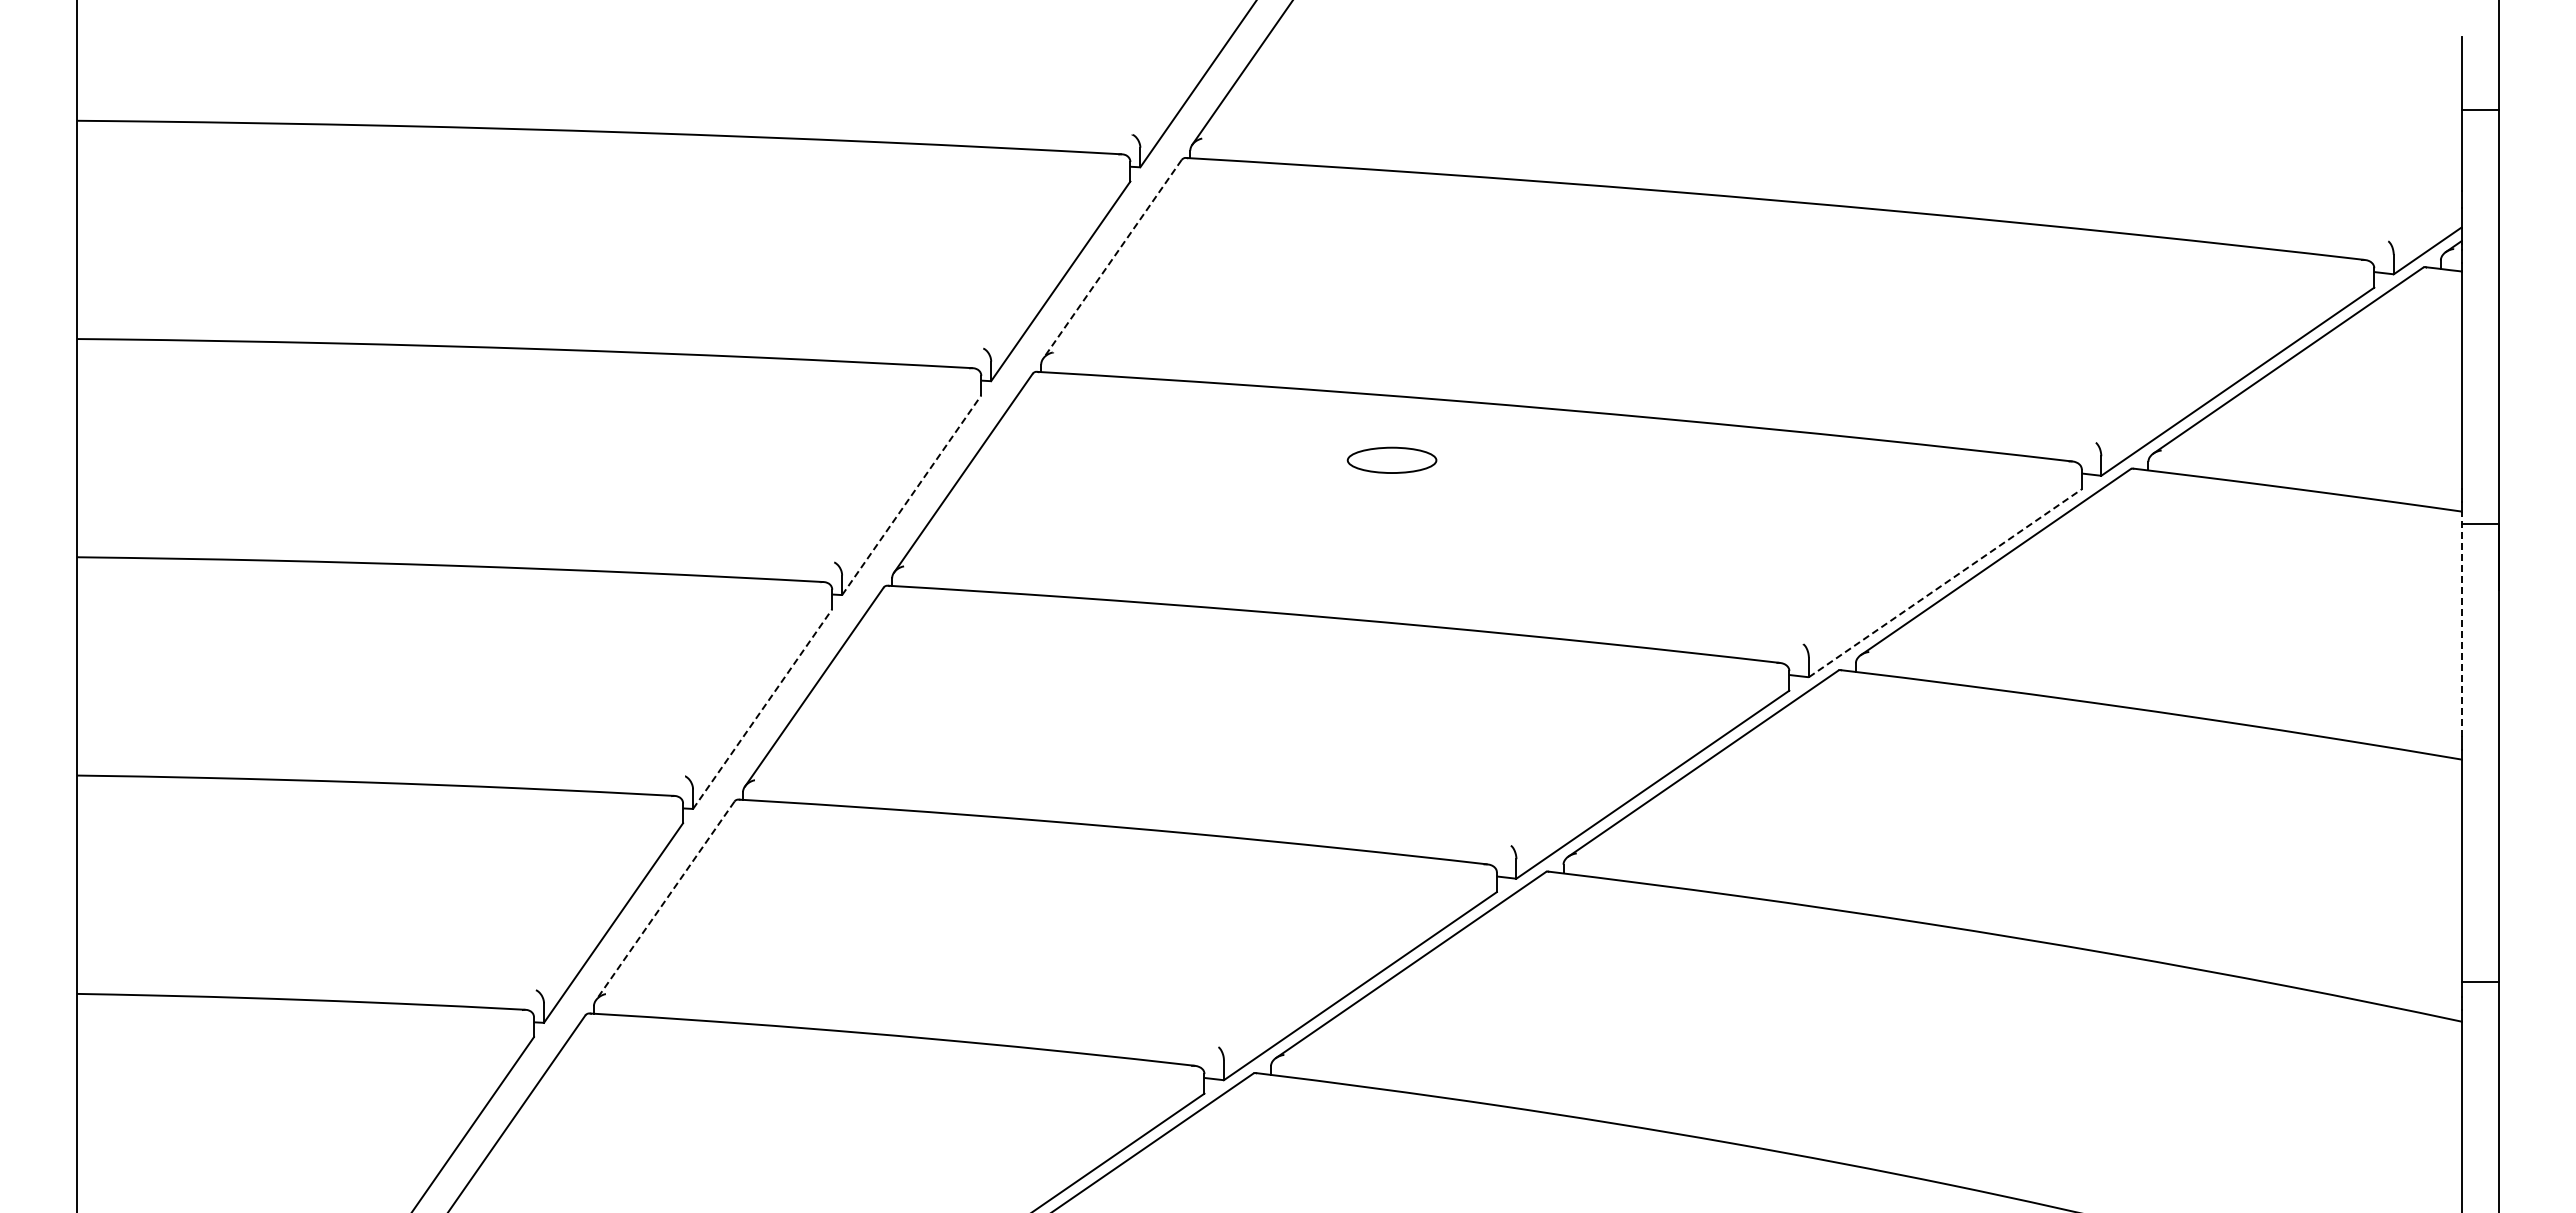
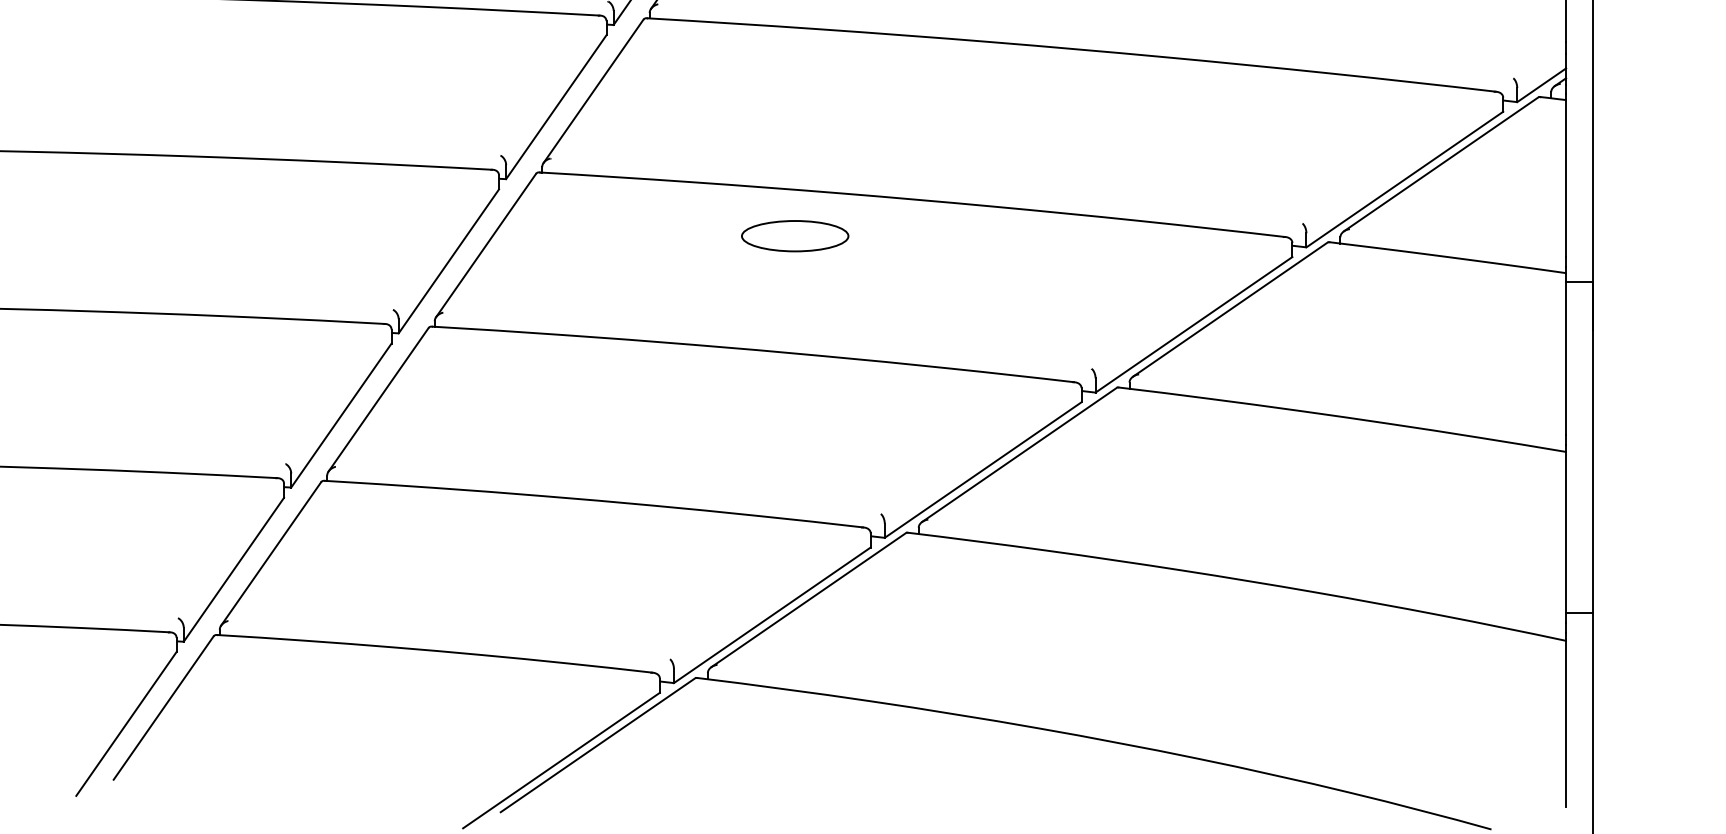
line: (1112, 259) -> (593, 91), dashed -> solid
part: (1391, 460) -> (794, 236), size x1.67
line: (911, 495) -> (448, 261), dashed -> solid
line: (1945, 583) -> (1194, 325), dashed -> solid
line: (2461, 623) -> (1566, 353), dashed -> solid
line: (762, 709) -> (341, 415), dashed -> solid
line: (664, 901) -> (270, 554), dashed -> solid

